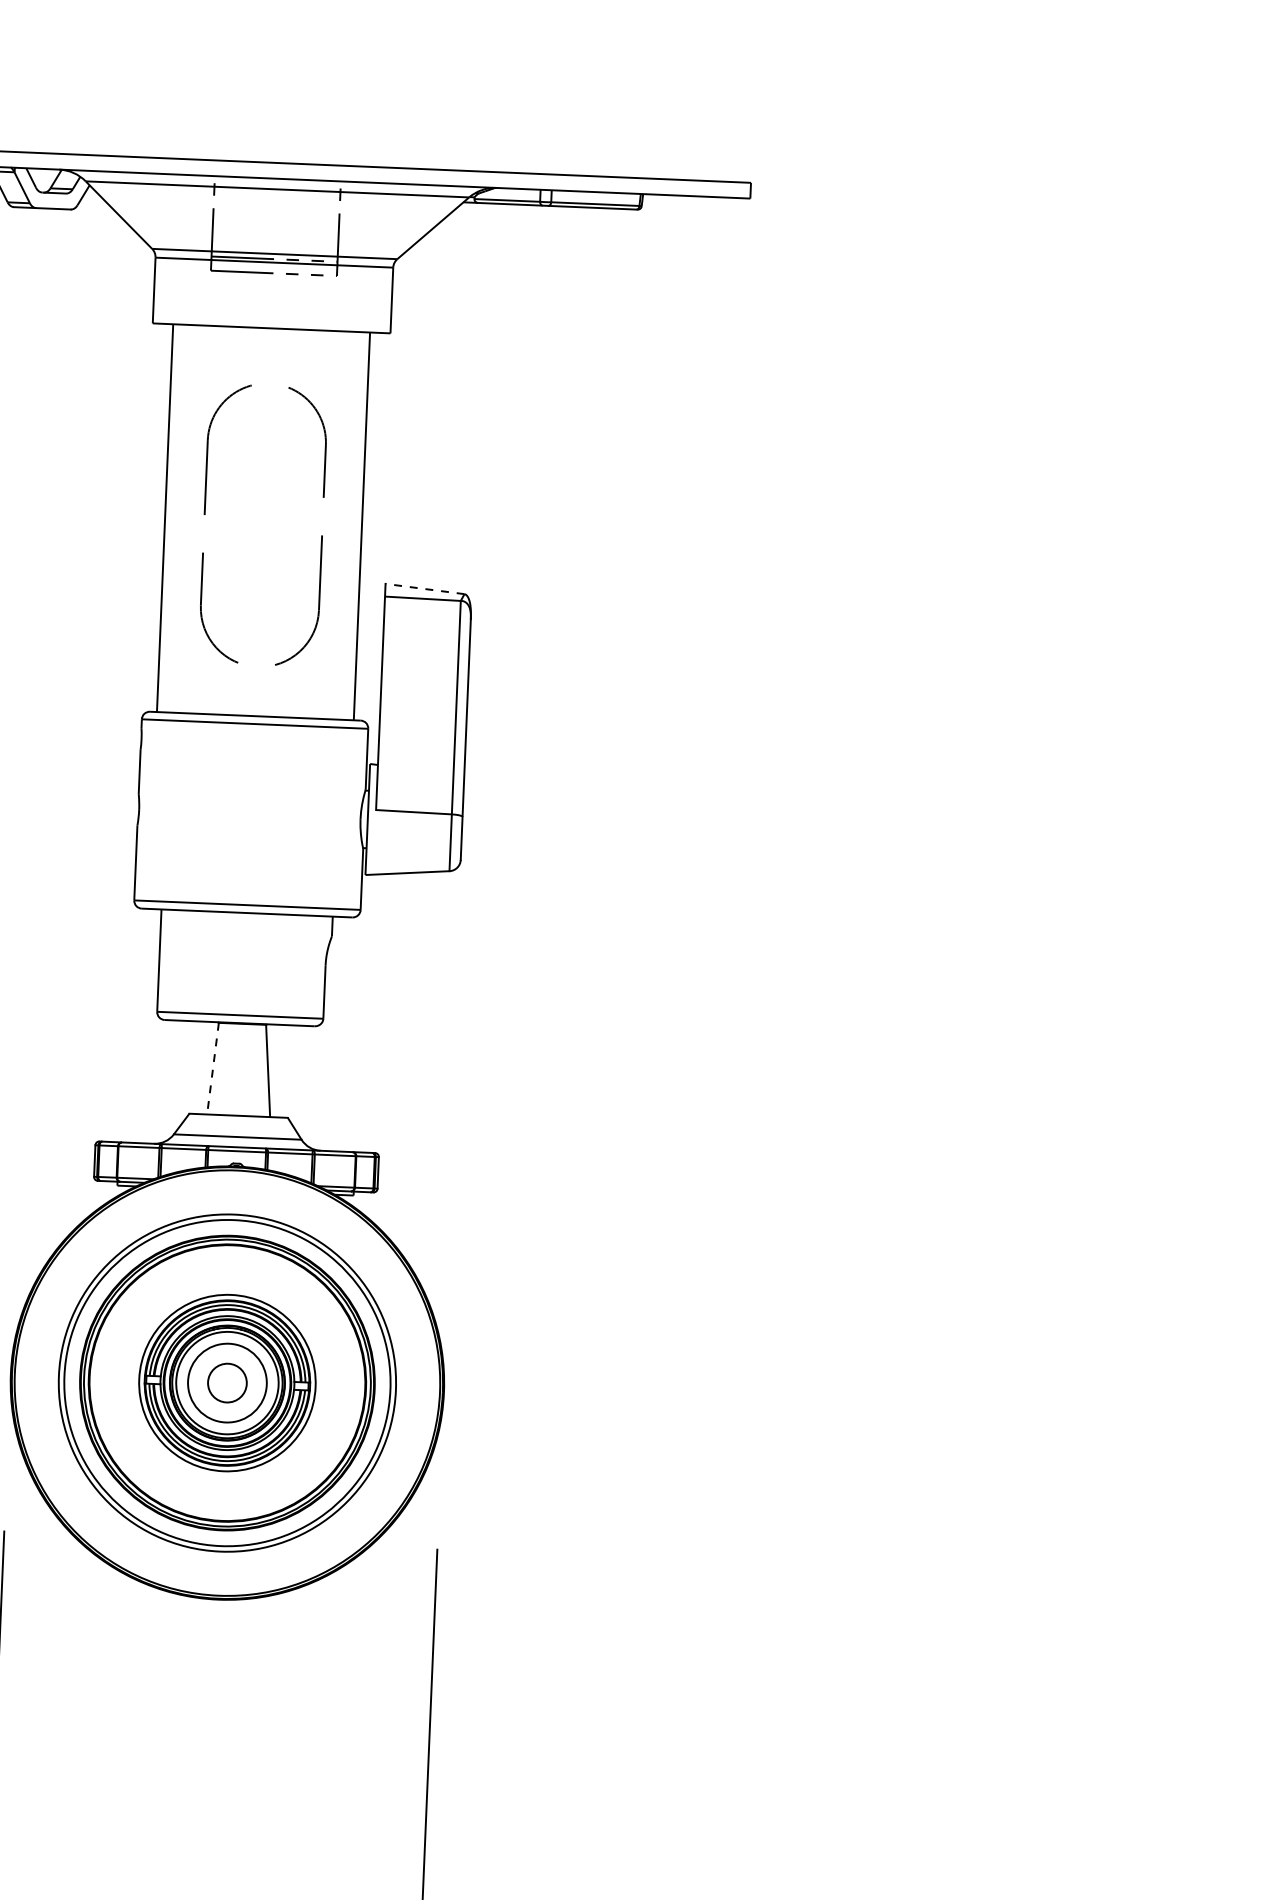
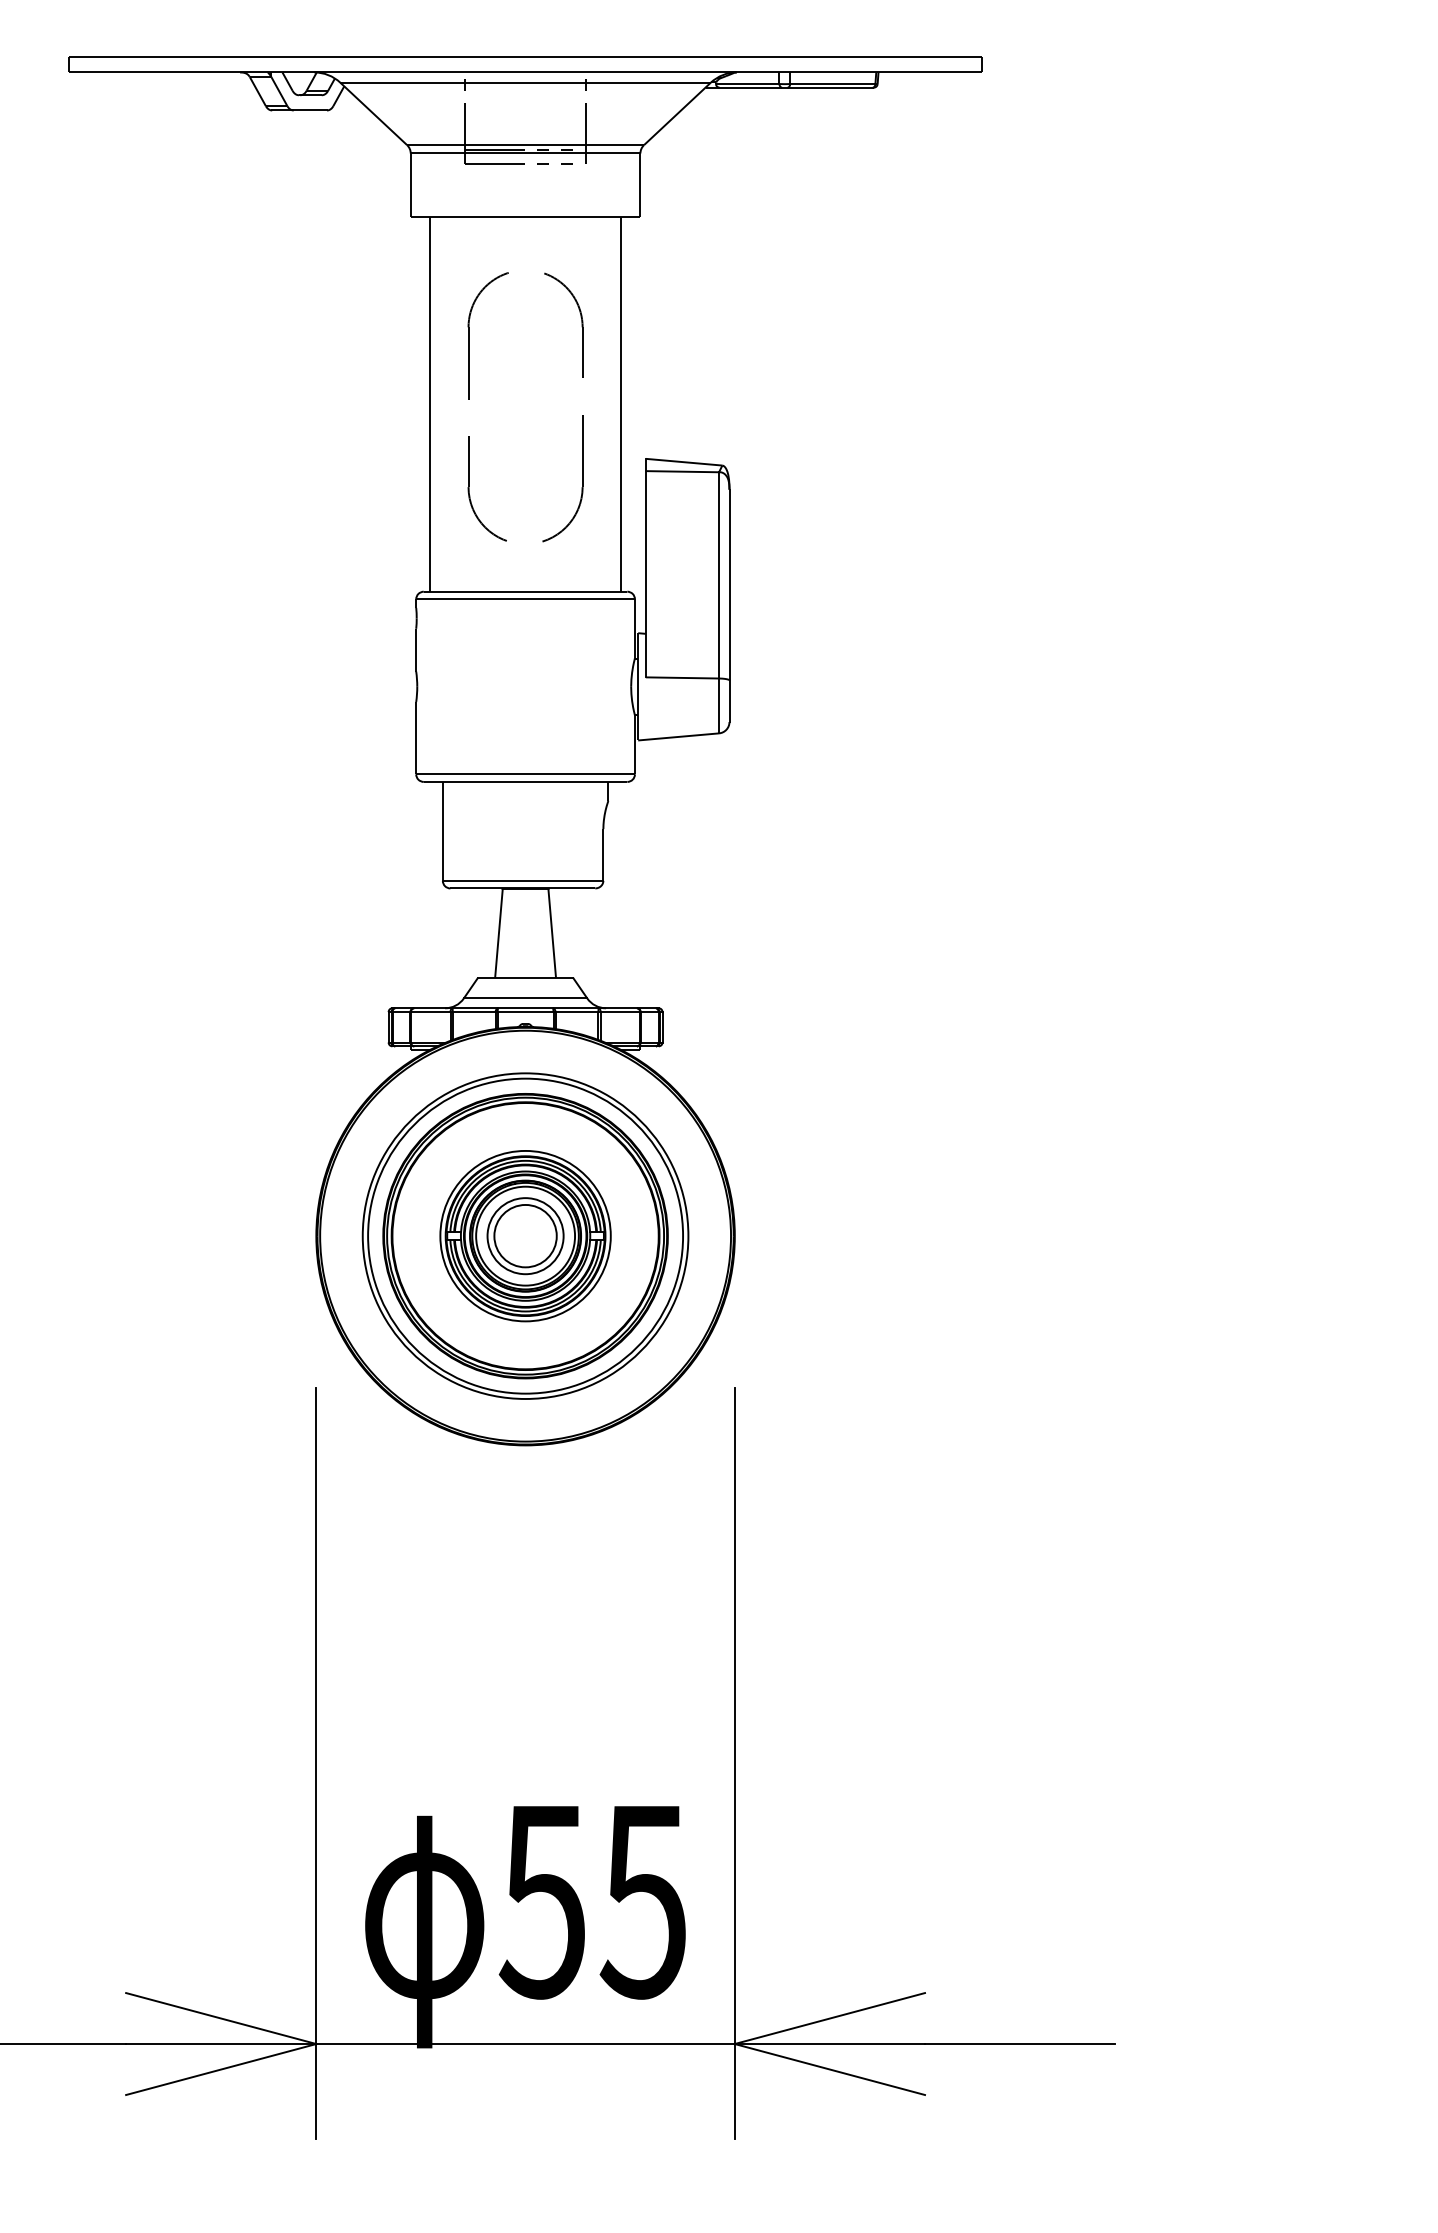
line: (424, 589) -> (683, 462), dashed -> solid
line: (212, 1068) -> (498, 933), dashed -> solid
circle: (227, 1382) -> (525, 1235), size x1.67

